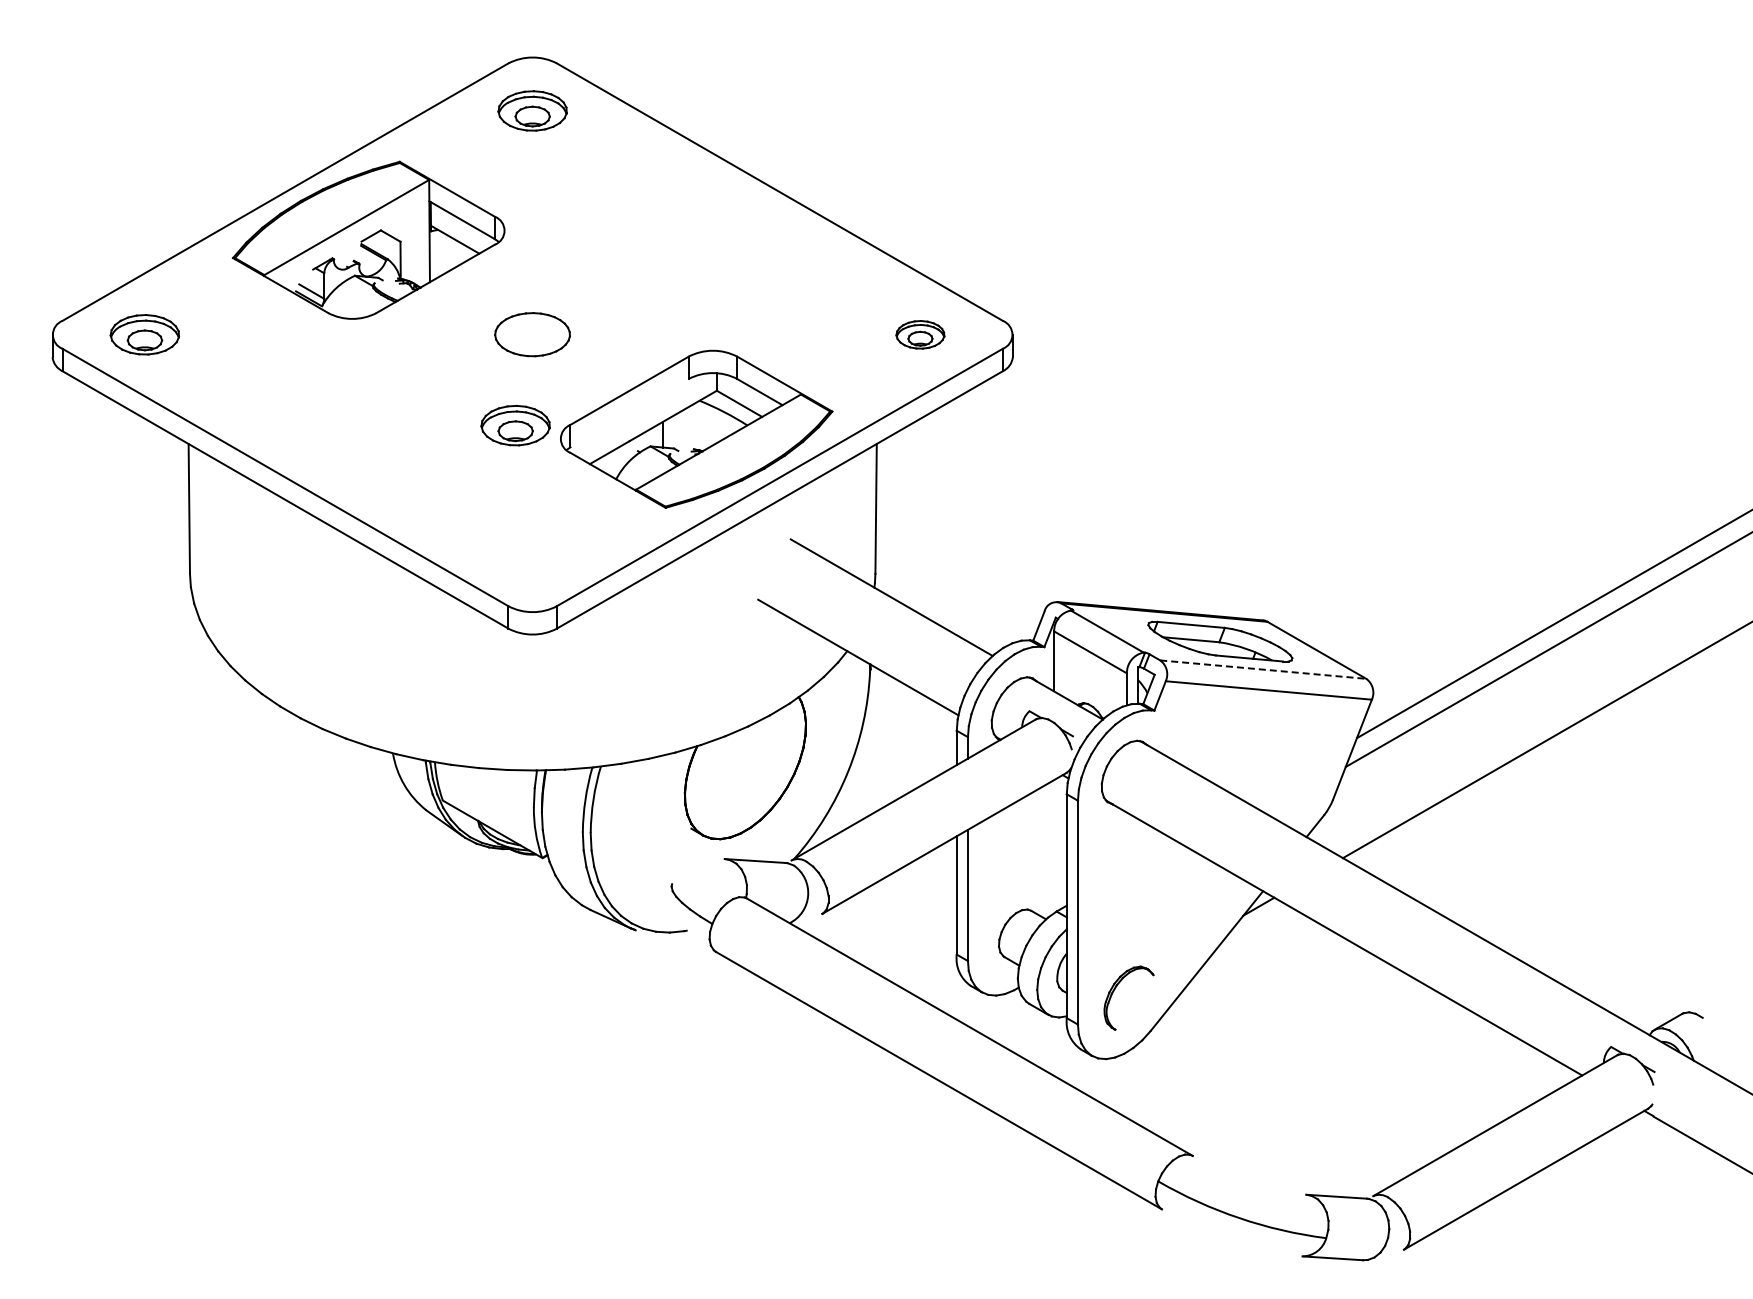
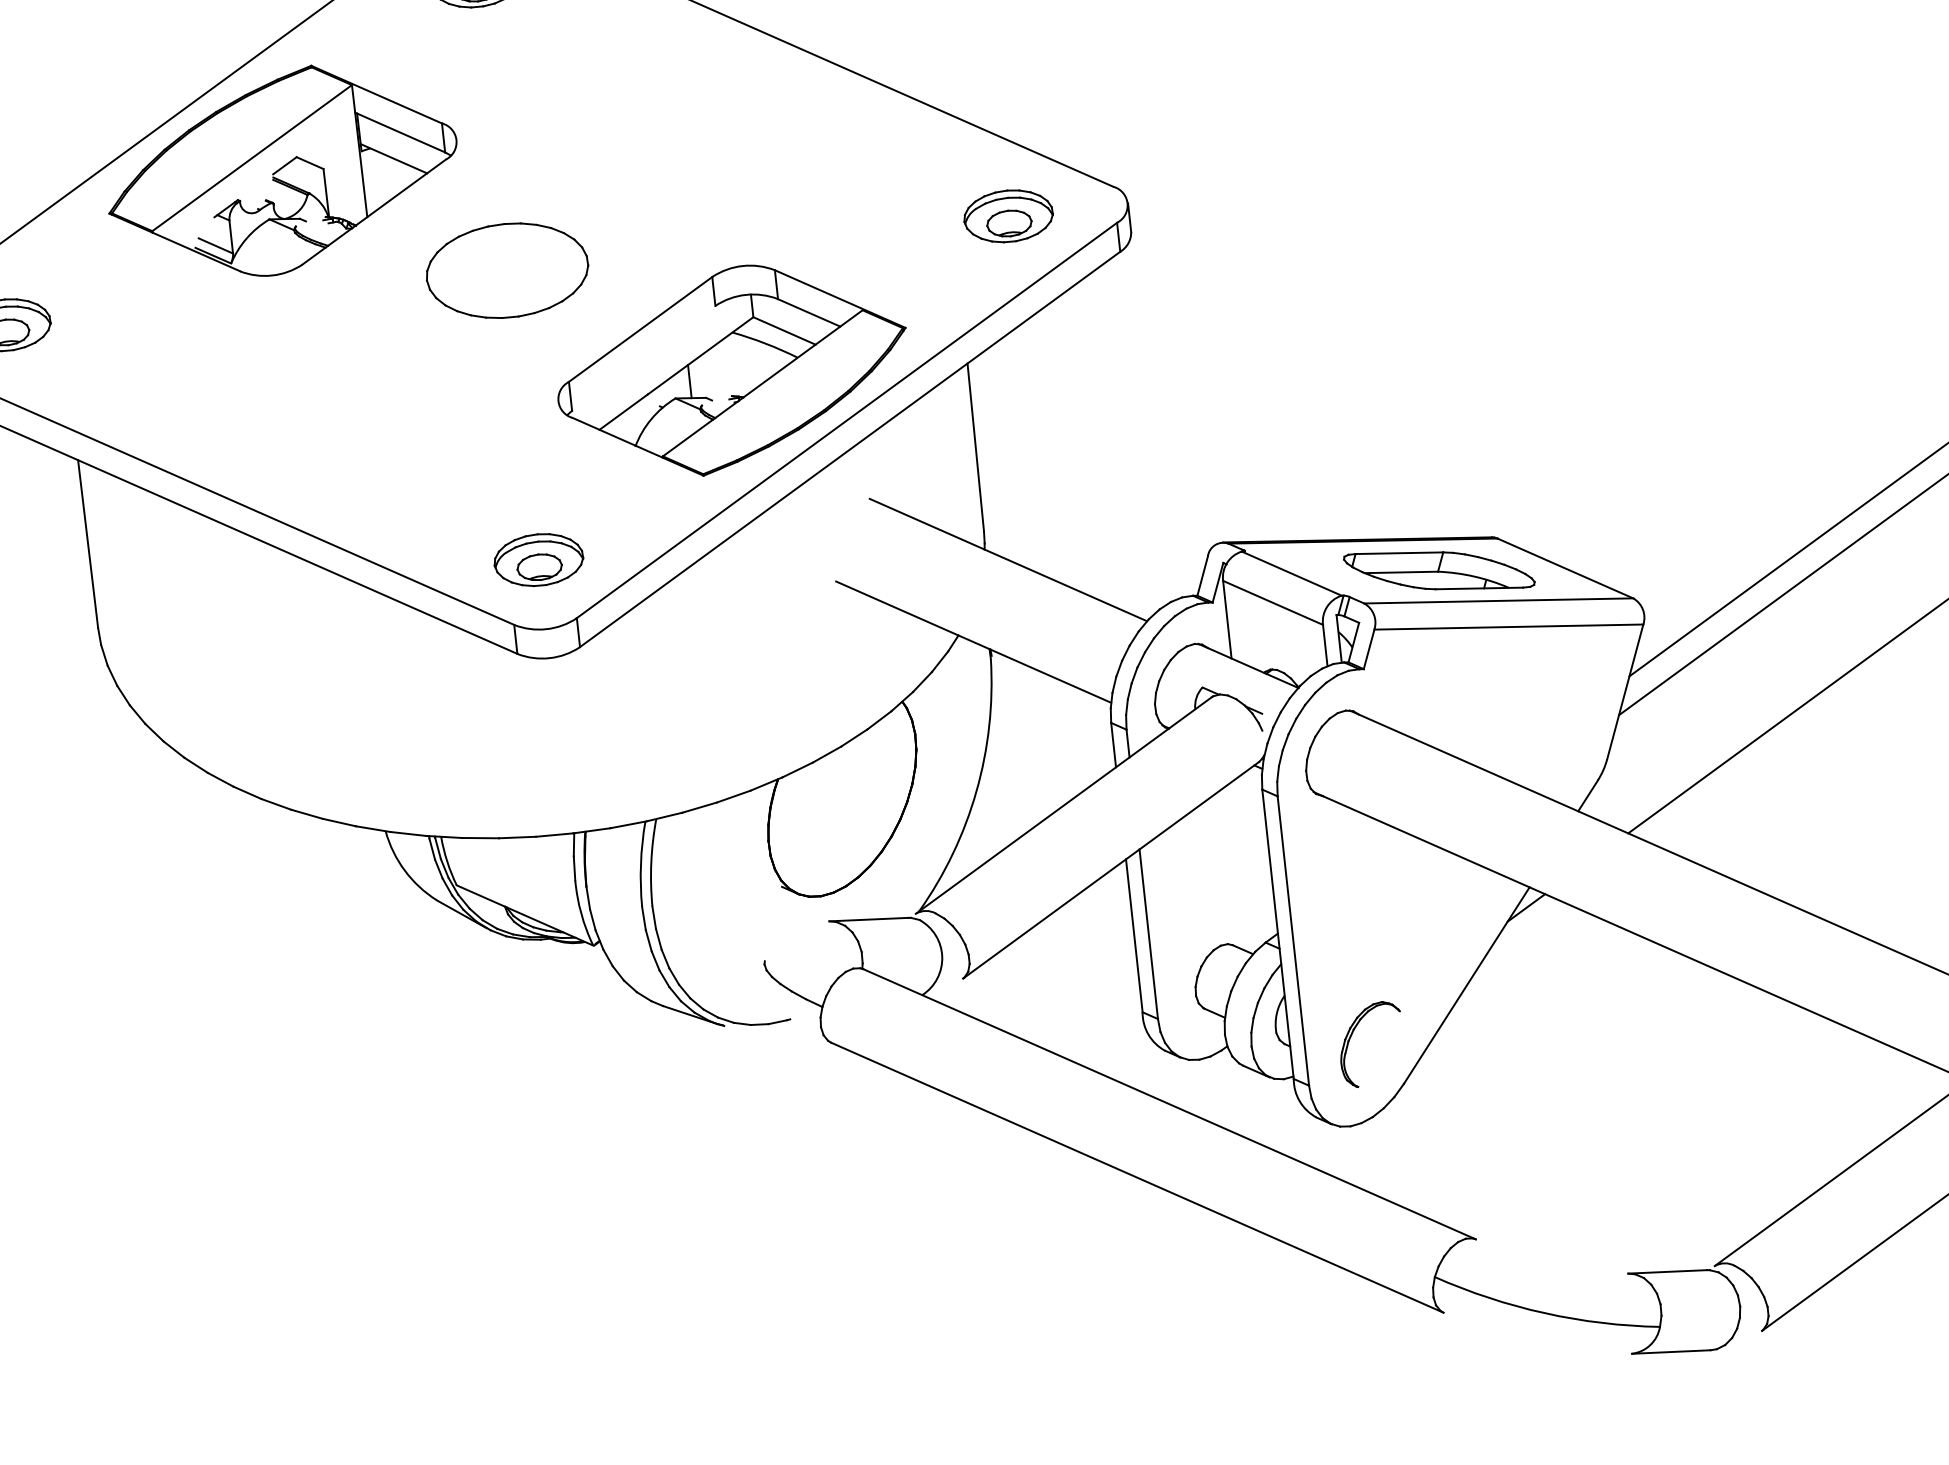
part: (532, 334) -> (507, 270), size x1.67
part: (920, 334) -> (1008, 215), size x1.43
part: (515, 425) -> (538, 559), moved
line: (1263, 669) -> (1499, 600), dashed -> solid

